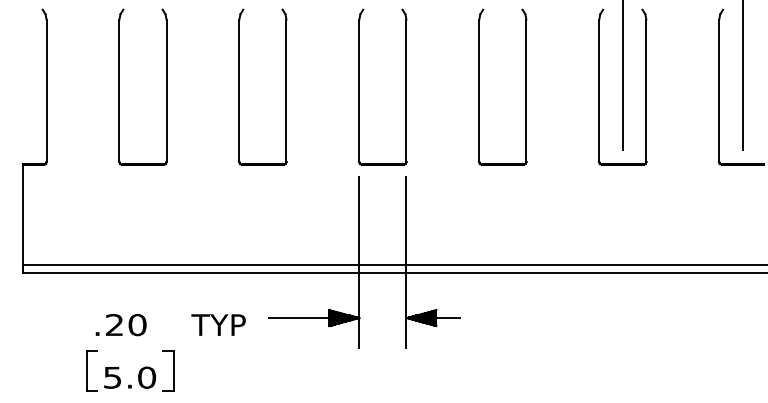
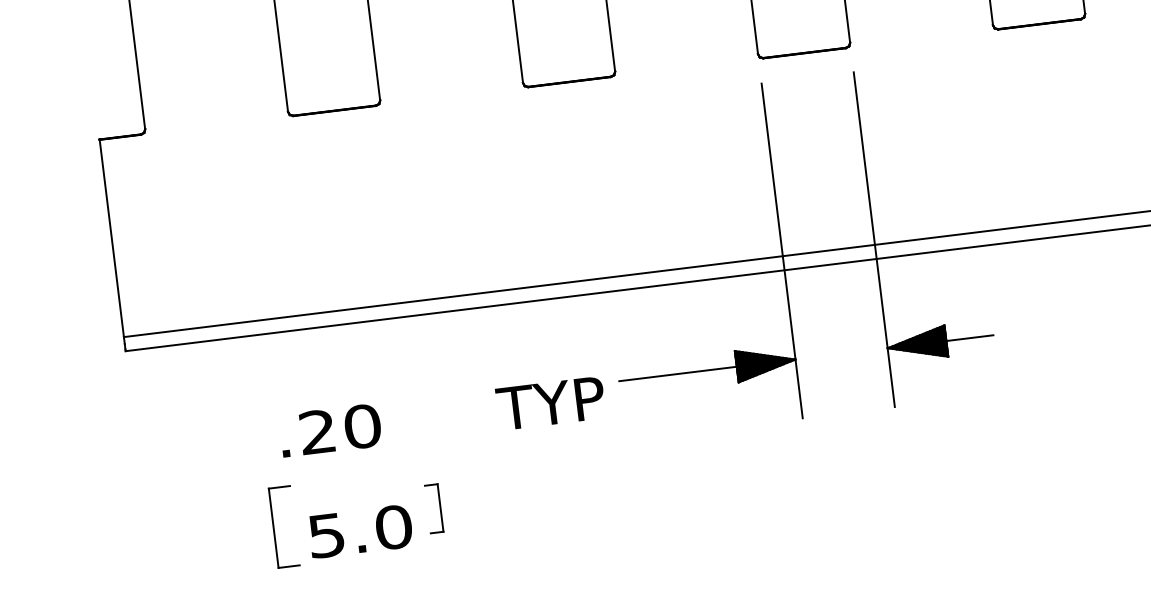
text: (218, 324) -> (550, 402), moved
part: (168, 370) -> (434, 508), size x0.6

